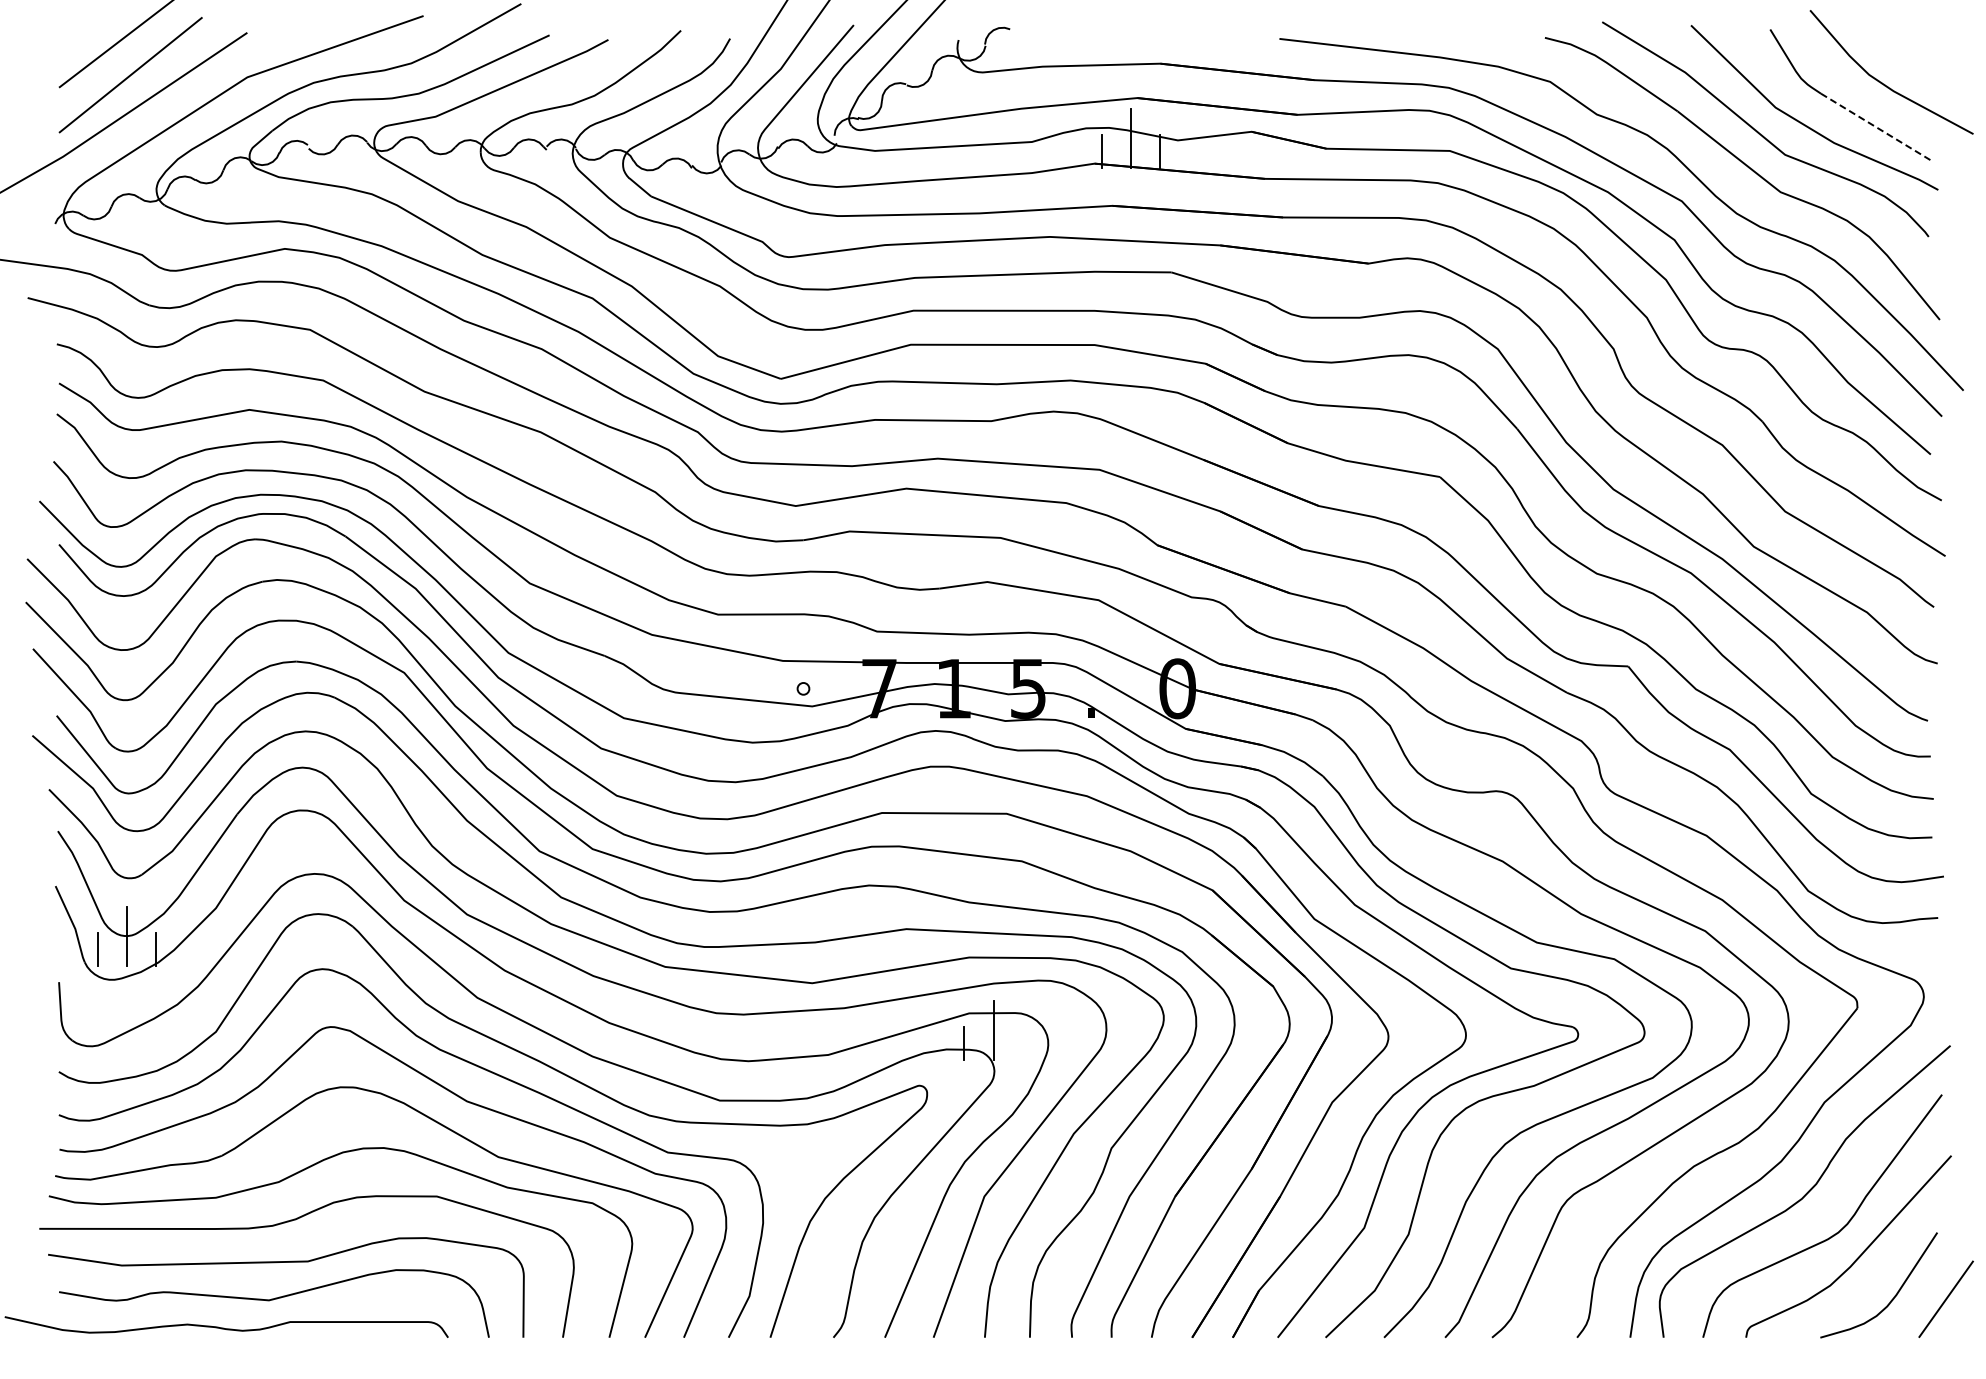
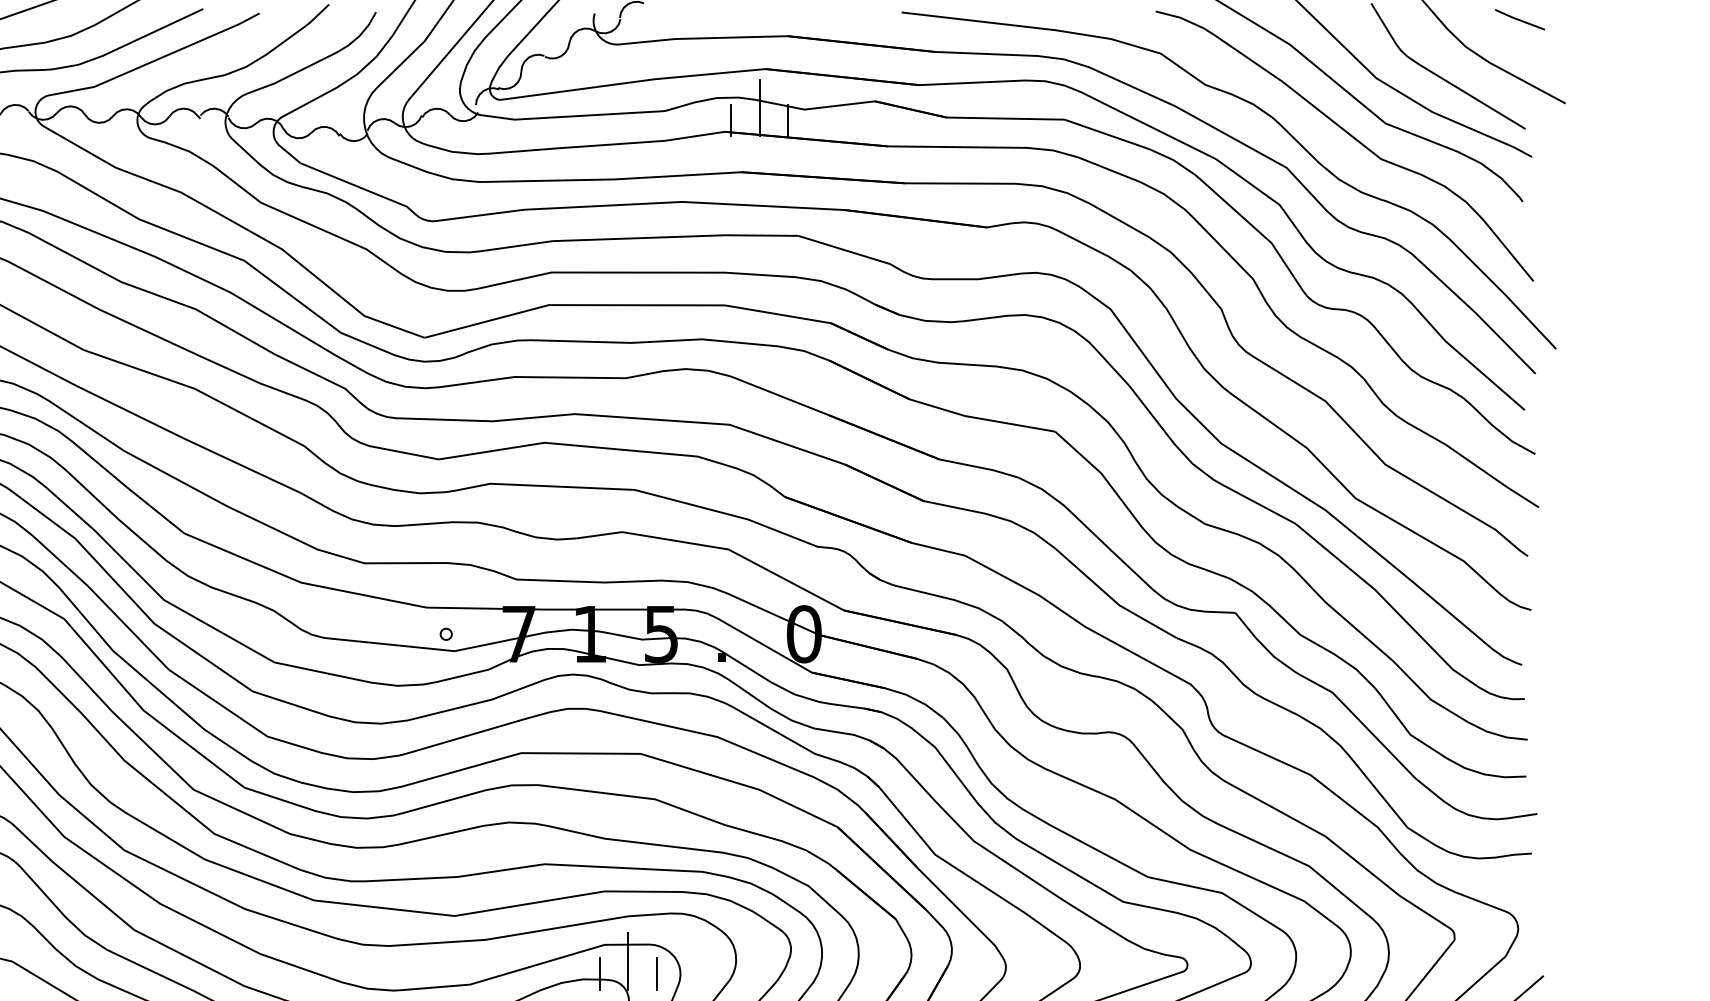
line: (1925, 46) -> (1519, 19), added
line: (1876, 127) -> (1472, 97), dashed -> solid
line: (1023, 1043) -> (656, 973), added

